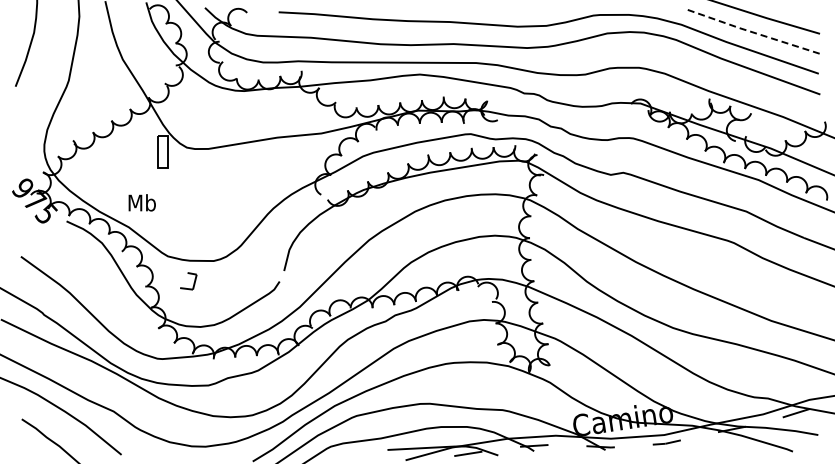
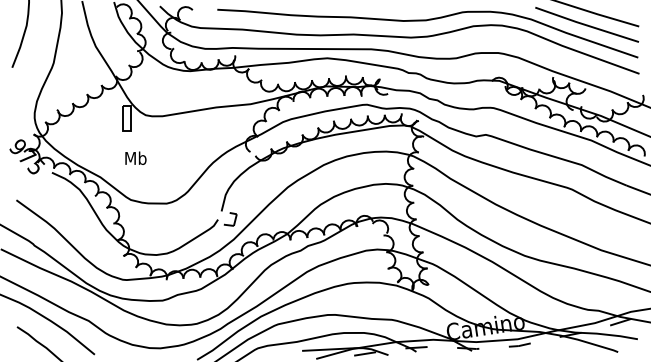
line: (752, 32) -> (586, 25), dashed -> solid
text: (141, 202) -> (135, 158), moved
part: (188, 281) -> (230, 219), moved

